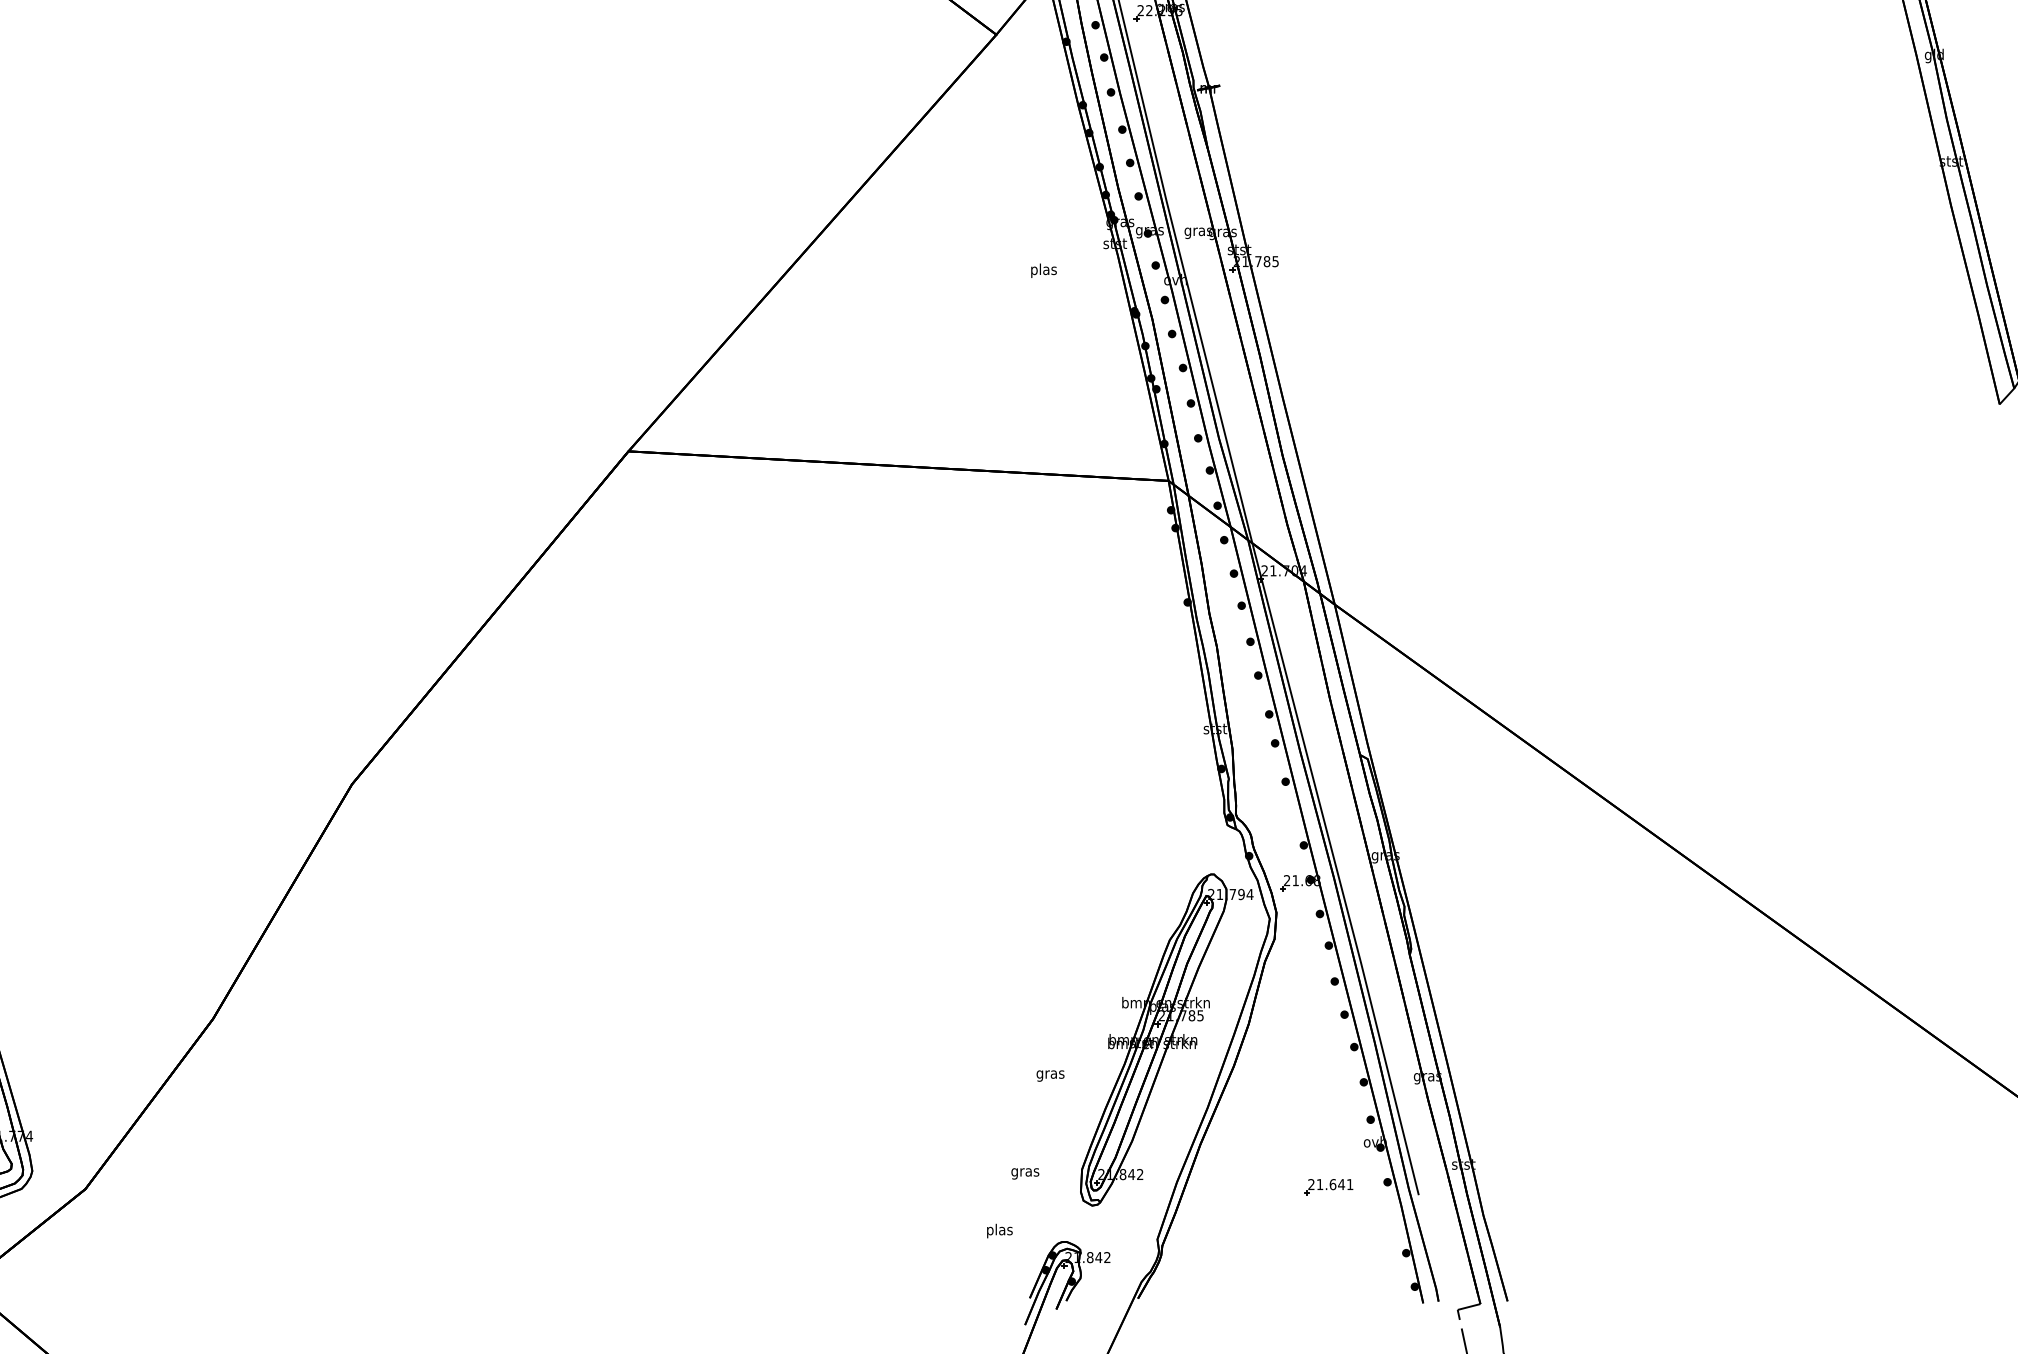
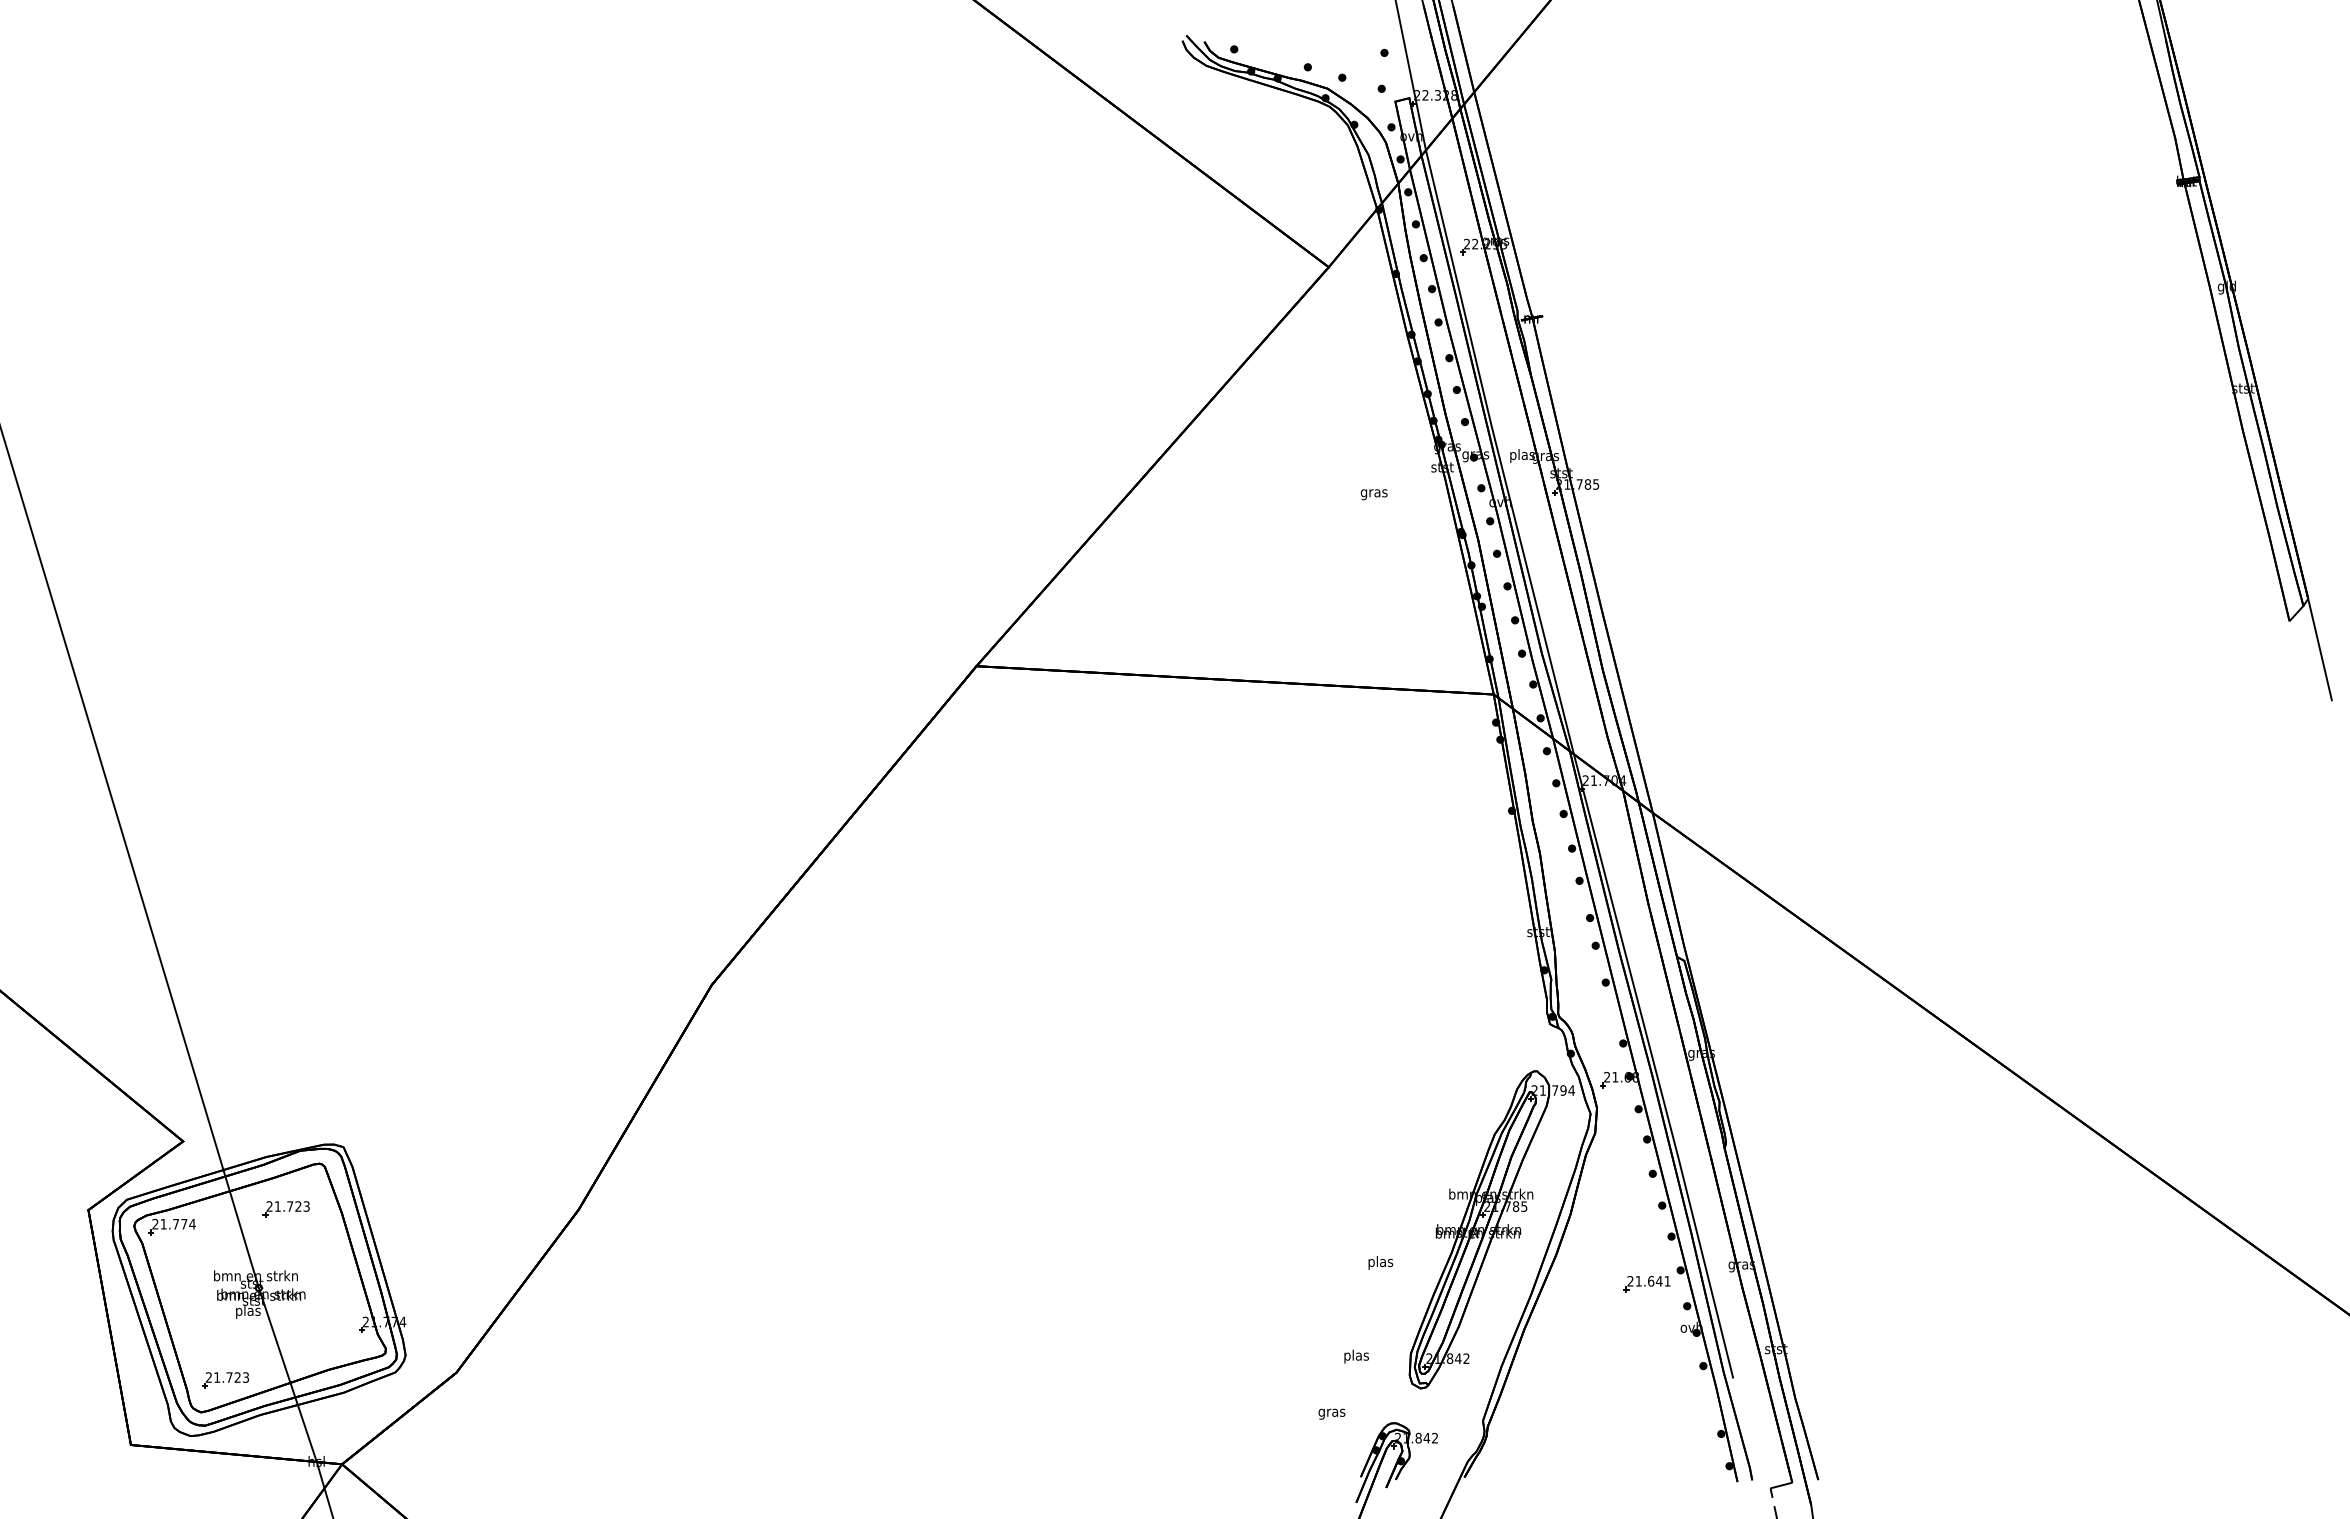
text: (1198, 231) -> (1522, 455), gras -> plas
text: (1043, 271) -> (1373, 493), plas -> gras
text: (1050, 1074) -> (1380, 1262), gras -> plas
text: (1025, 1172) -> (1356, 1356), gras -> plas
part: (1328, 1187) -> (1646, 1284), moved
text: (999, 1230) -> (1331, 1412), plas -> gras

